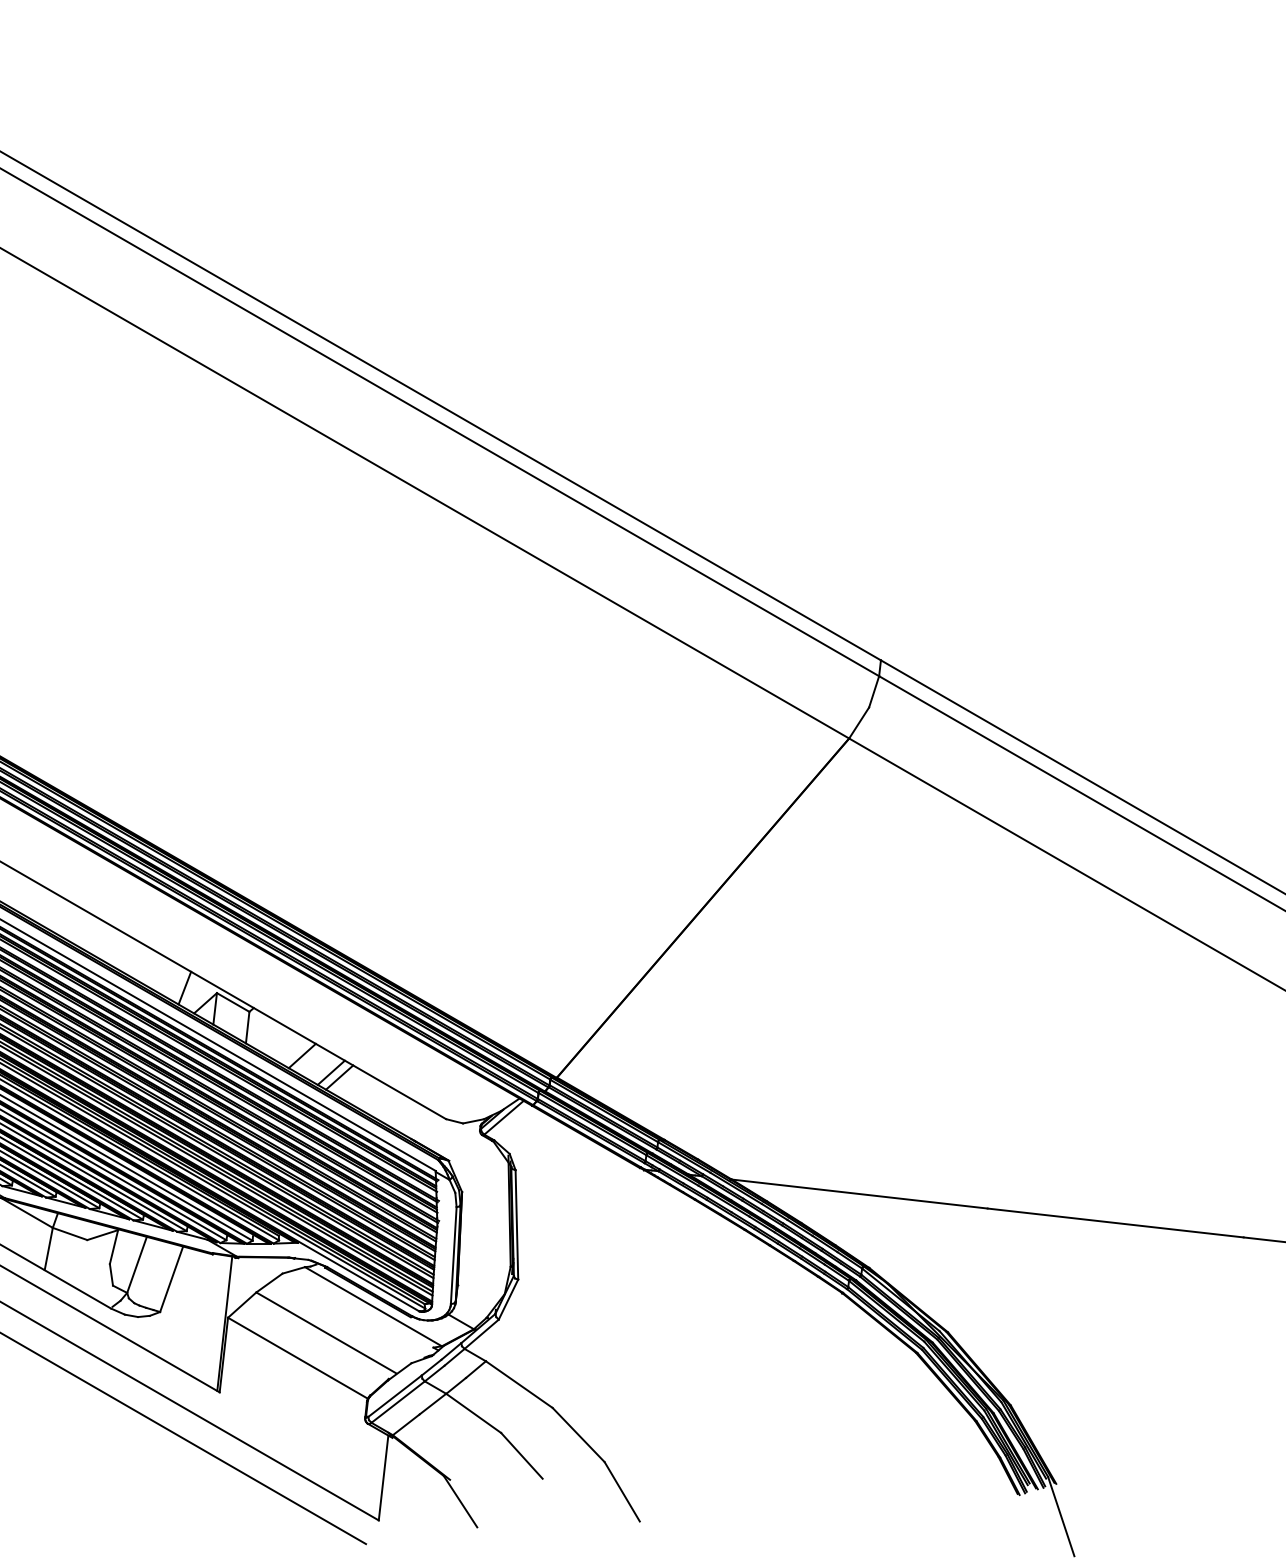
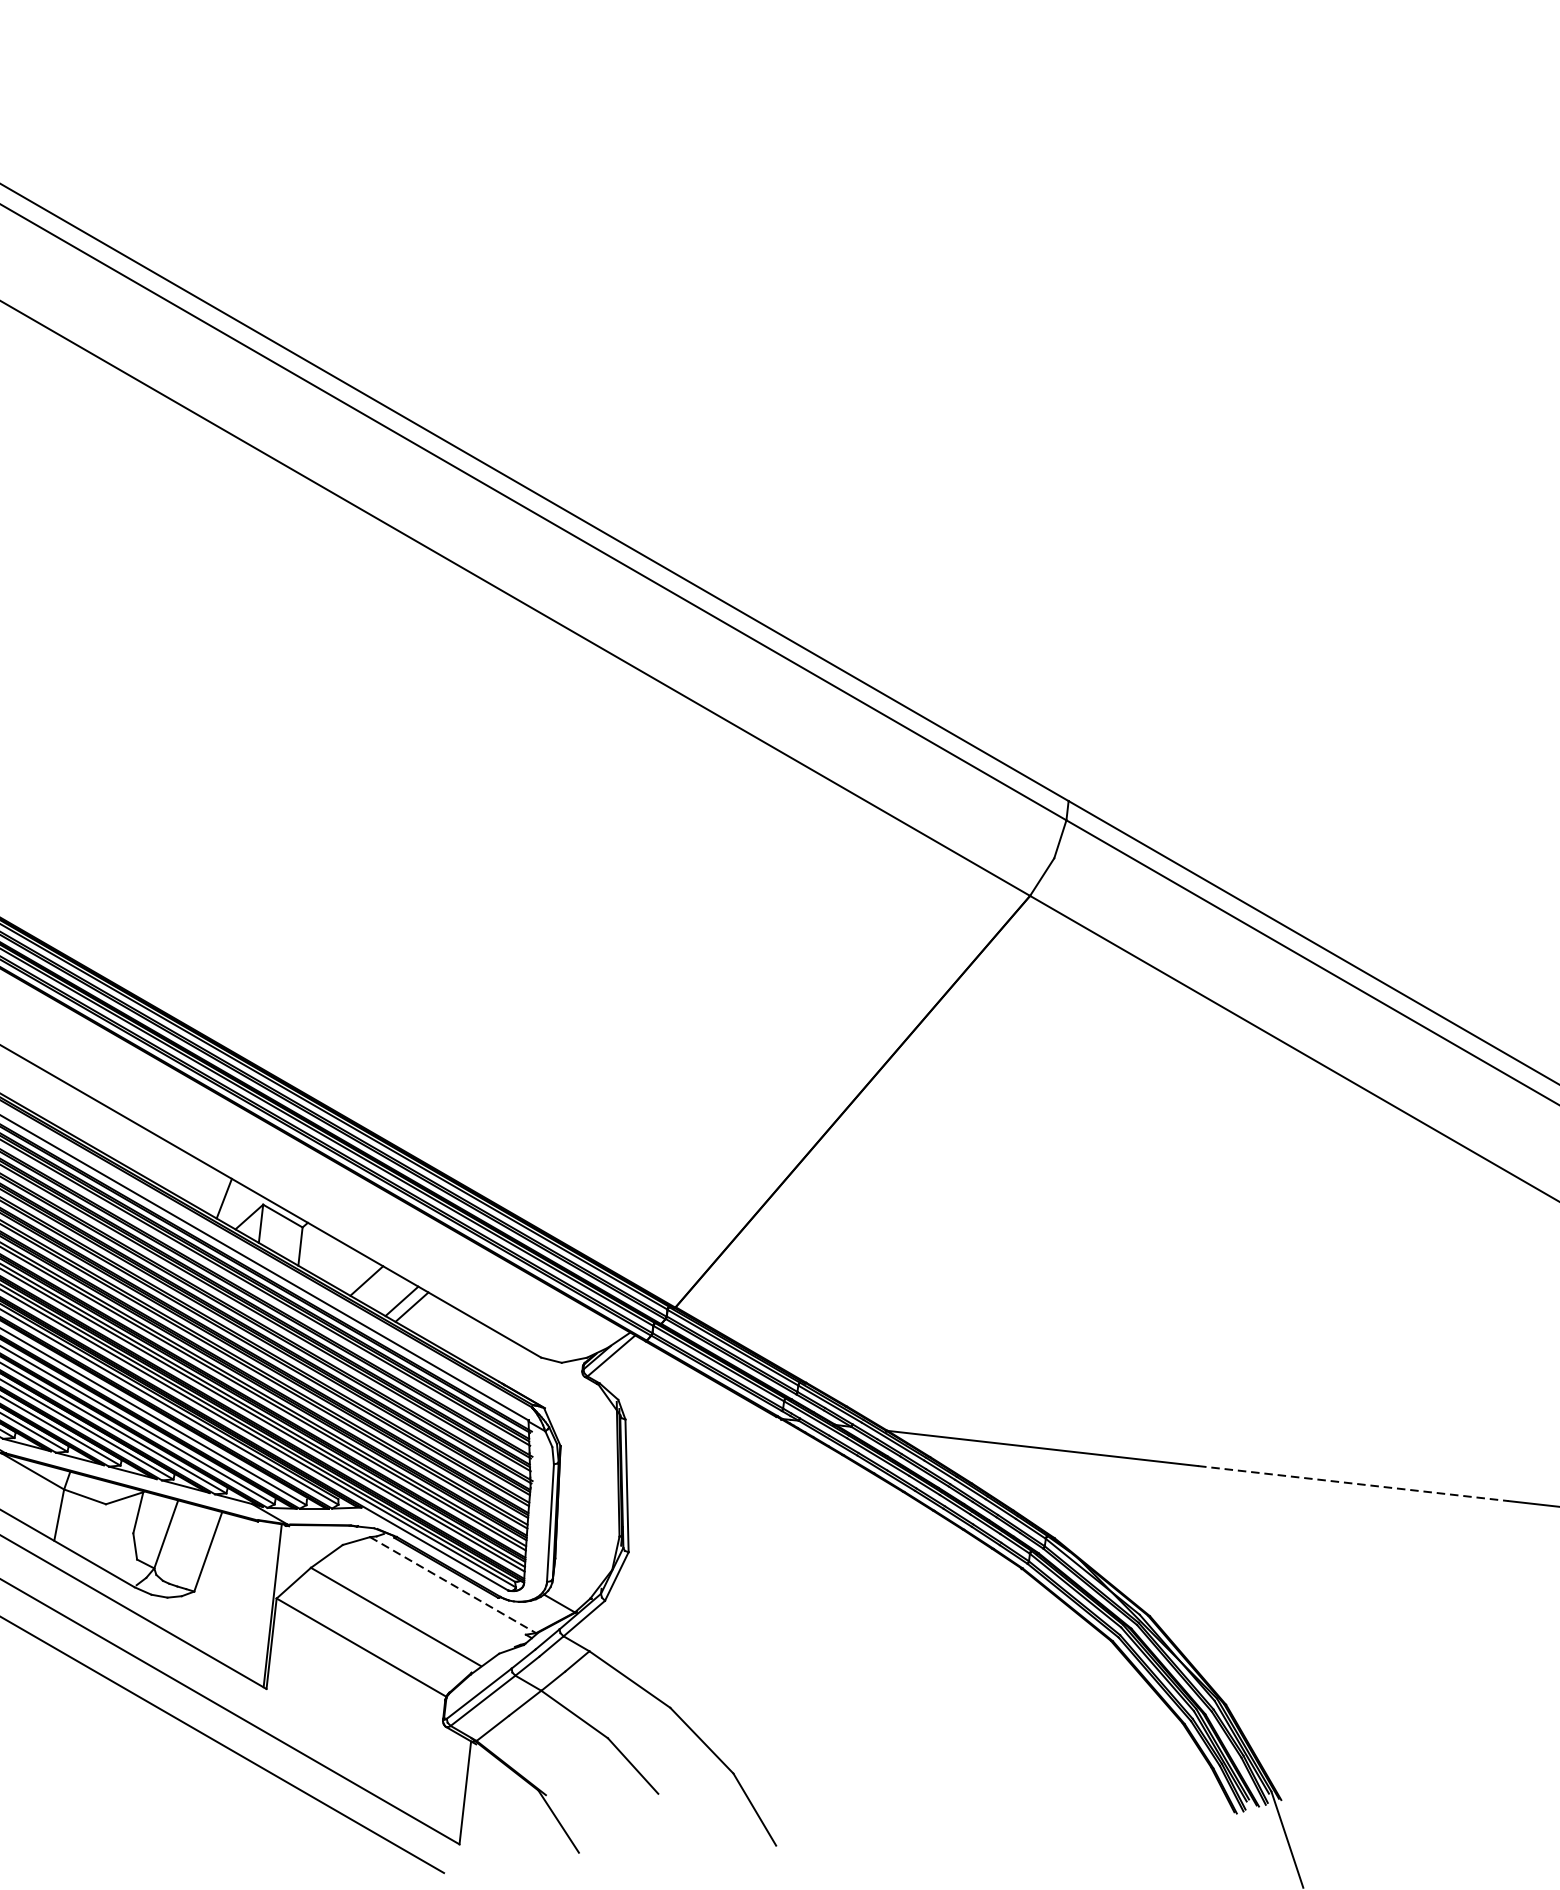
line: (1115, 1222) -> (1353, 1482), solid -> dashed
line: (373, 1306) -> (453, 1584), solid -> dashed

